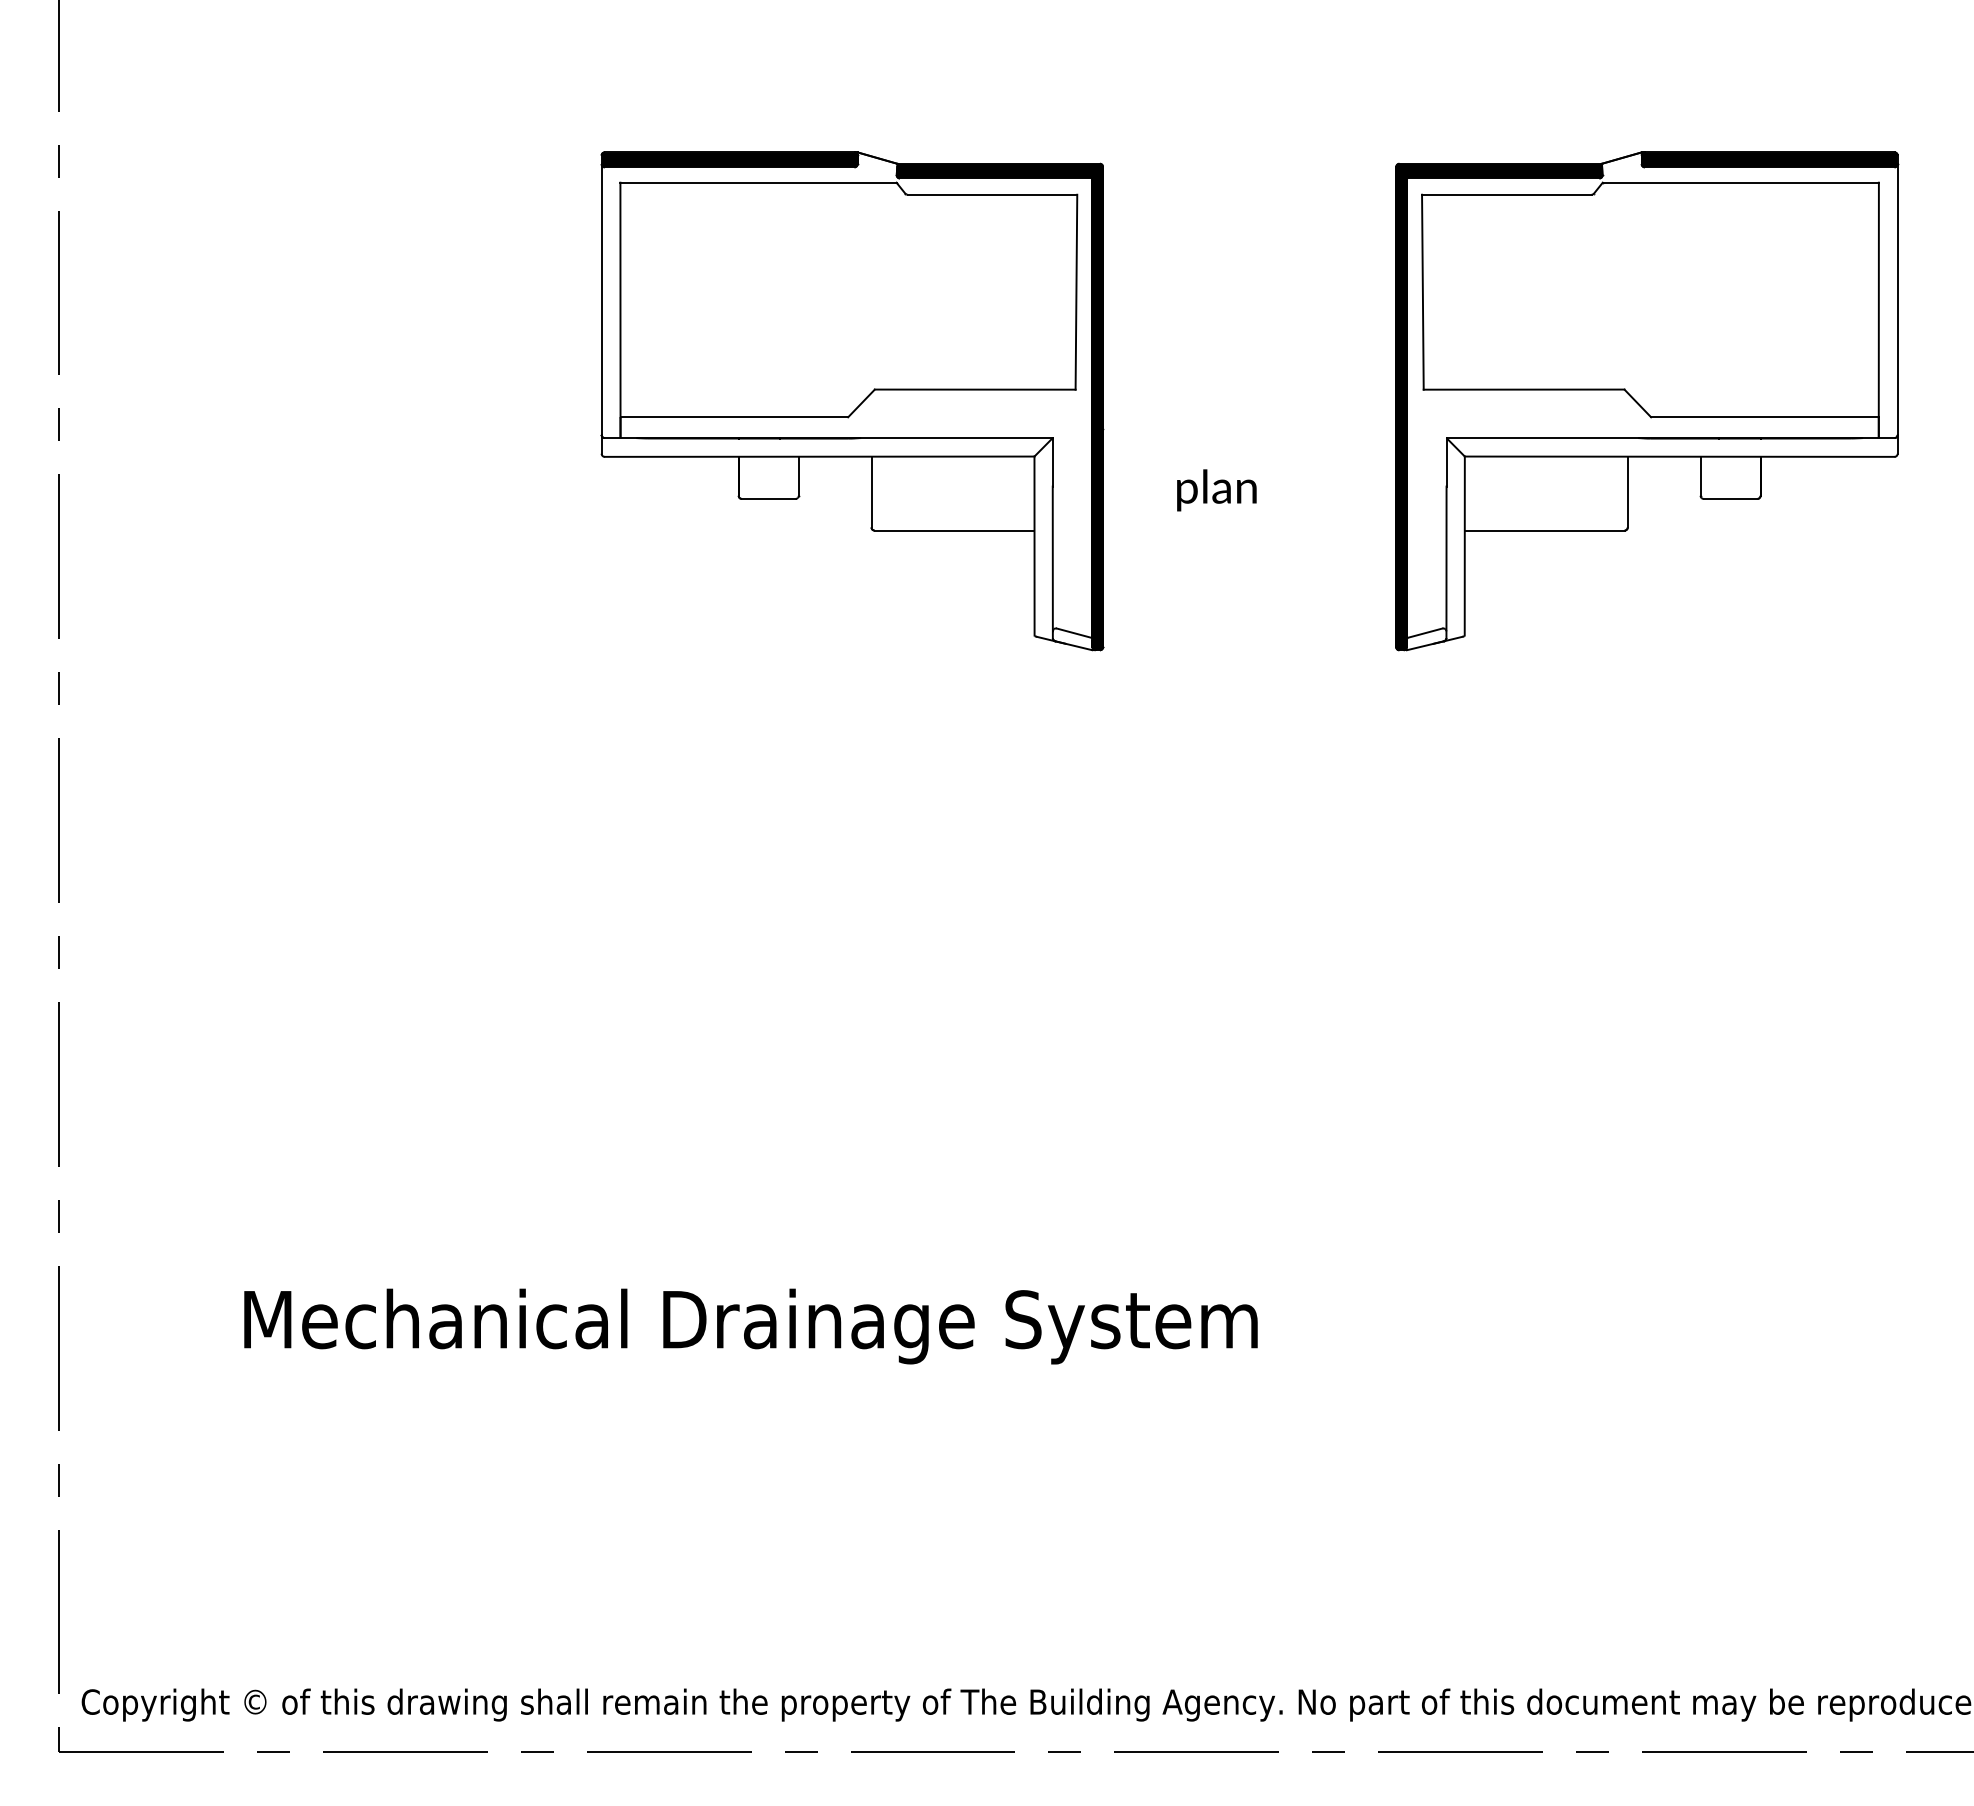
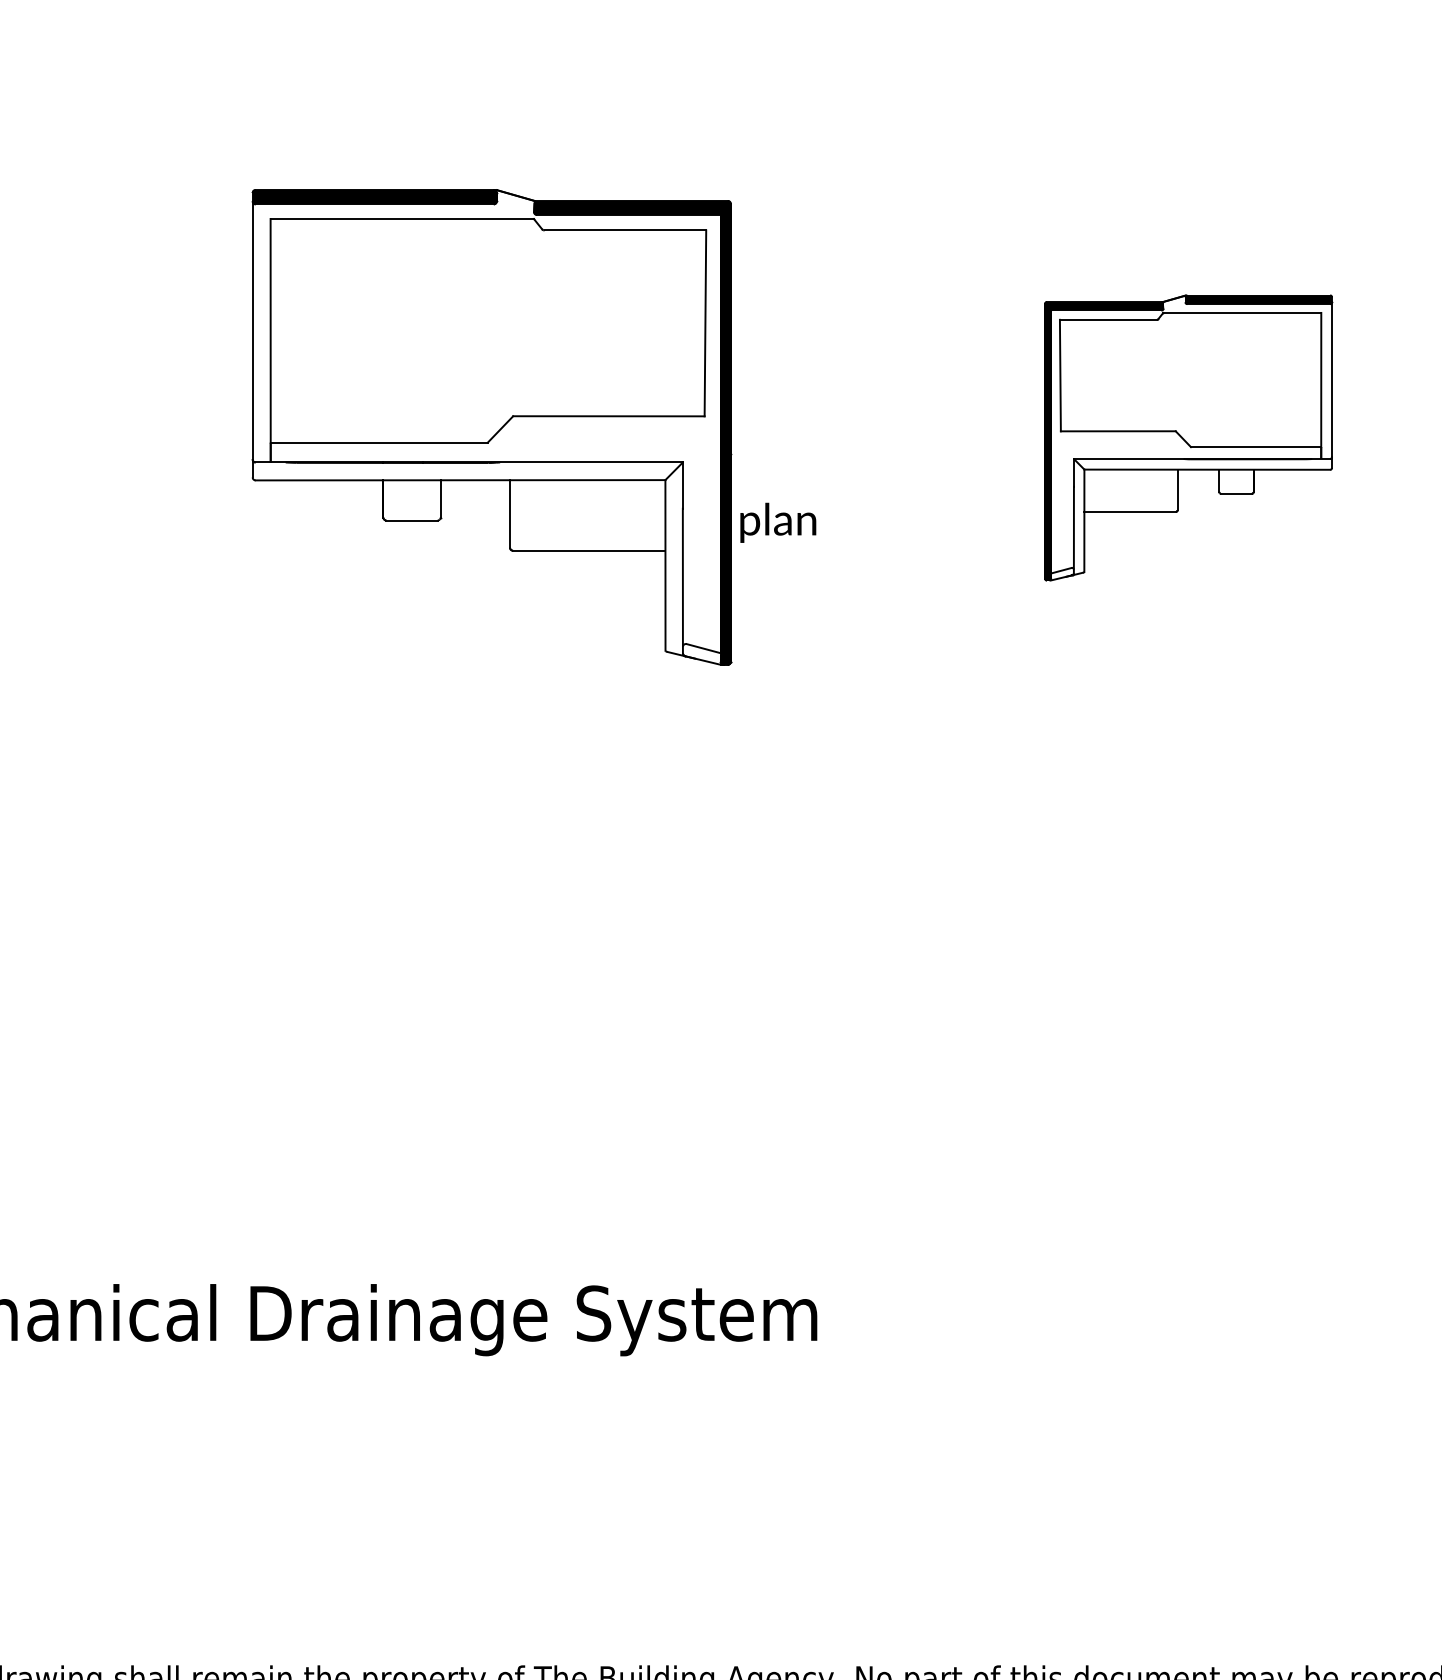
part: (852, 401) -> (491, 427), moved
part: (1647, 401) -> (1188, 438), size x0.6

